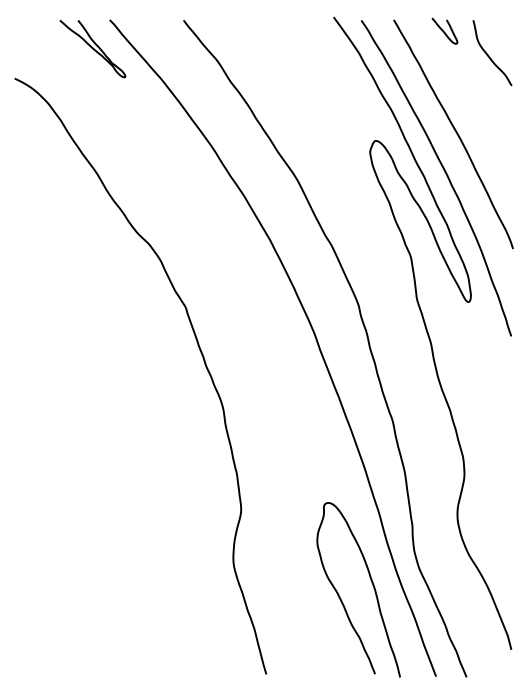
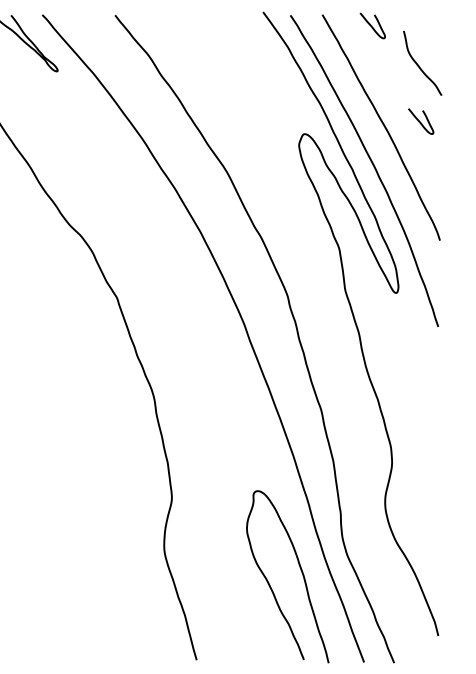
curve: (489, 55) -> (419, 65), moved
curve: (492, 127) -> (419, 120), added

